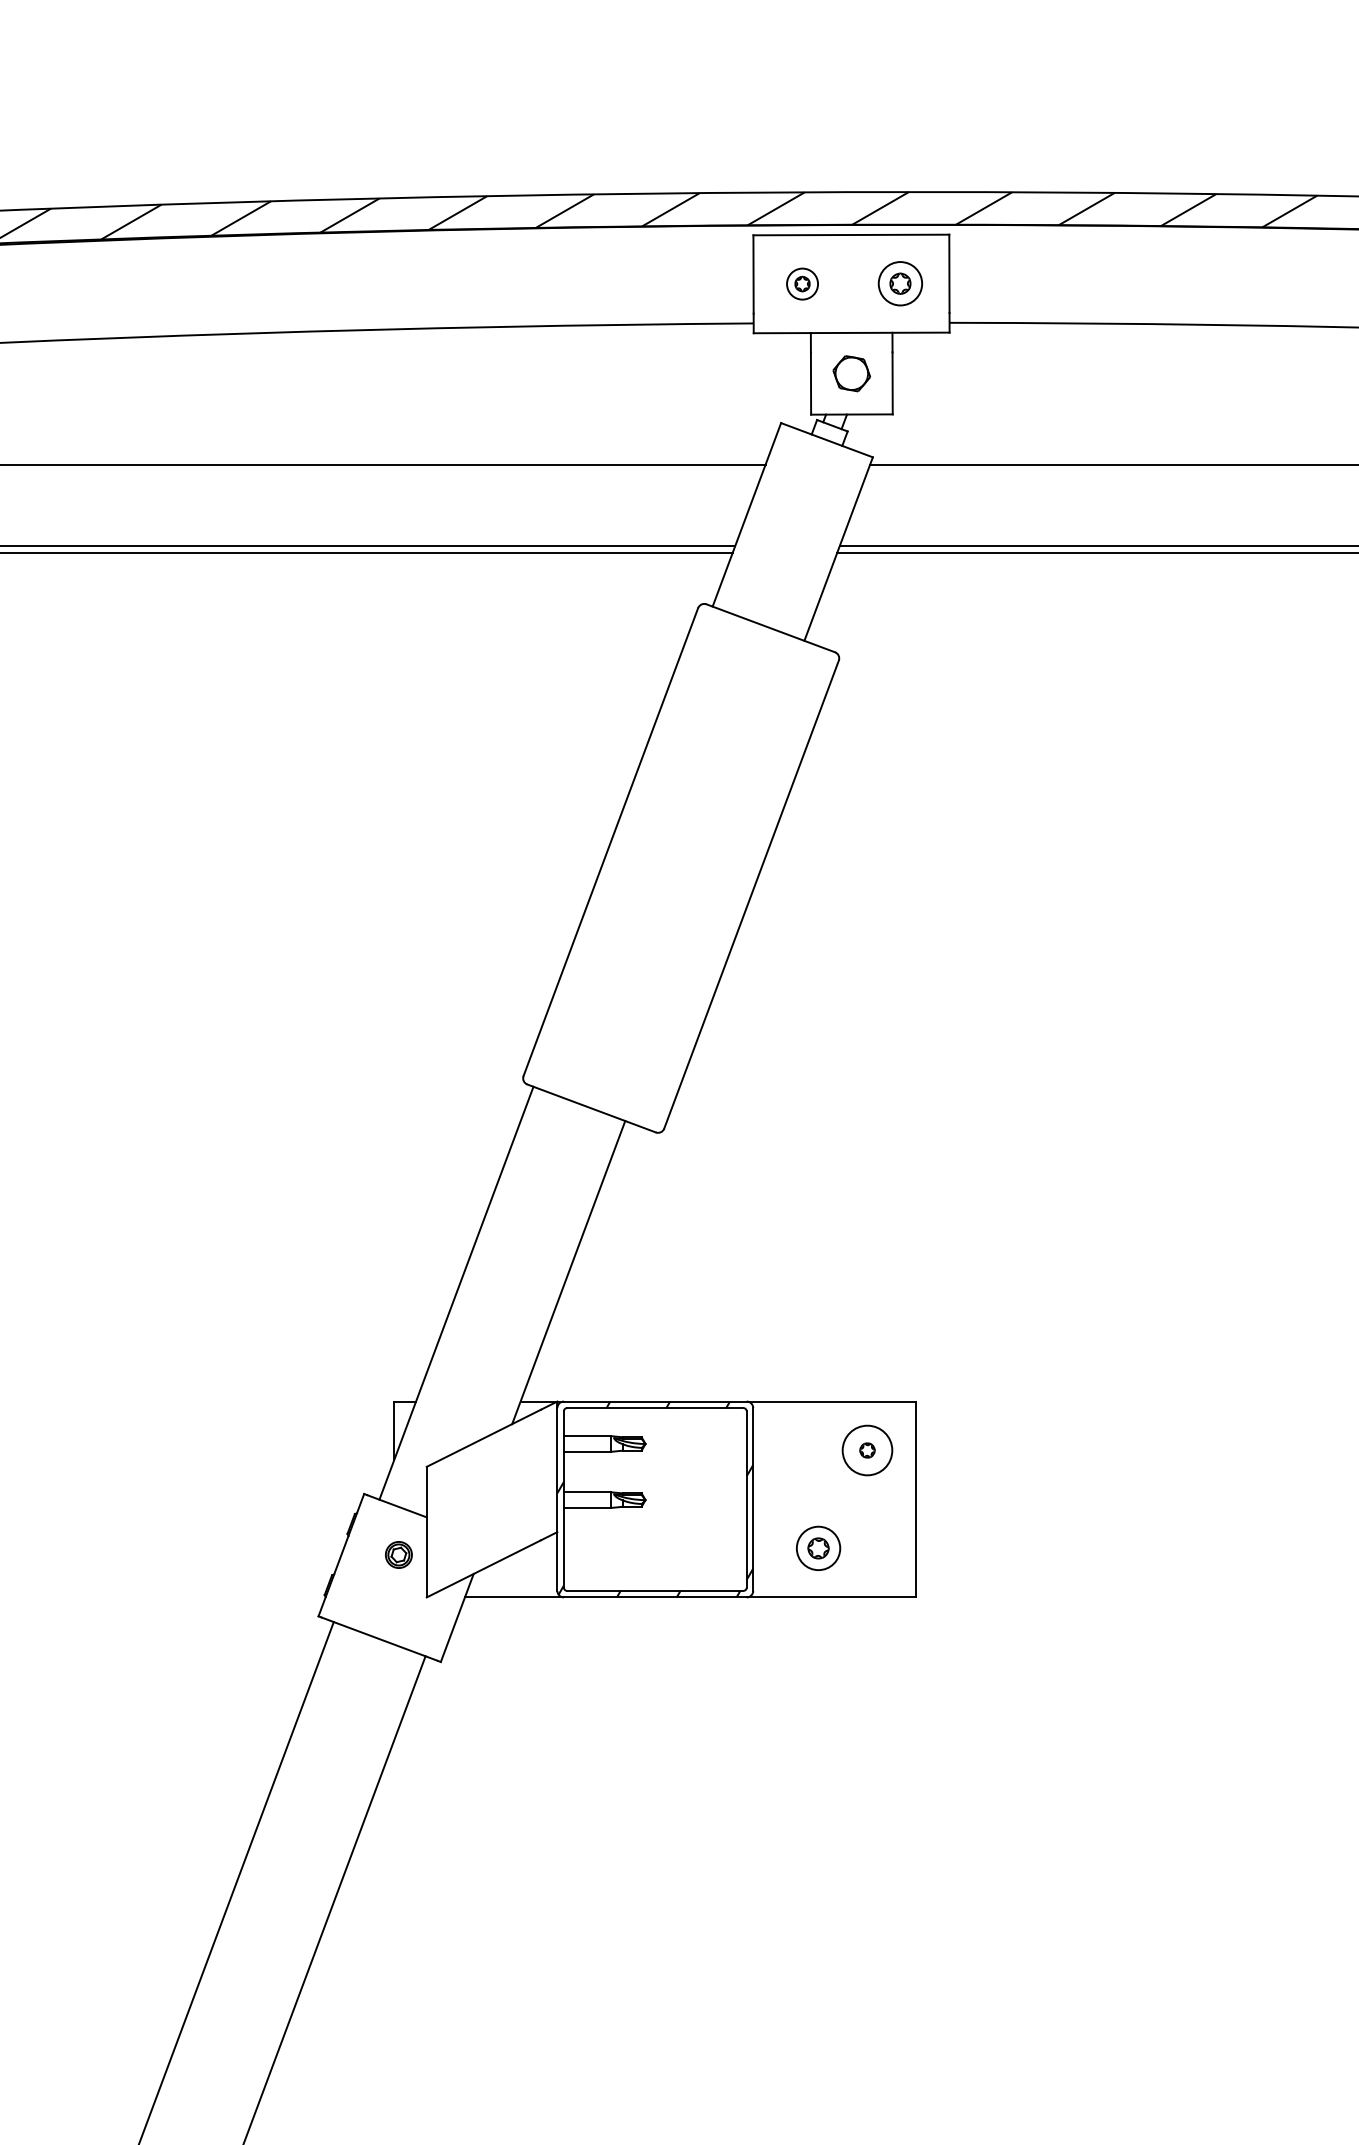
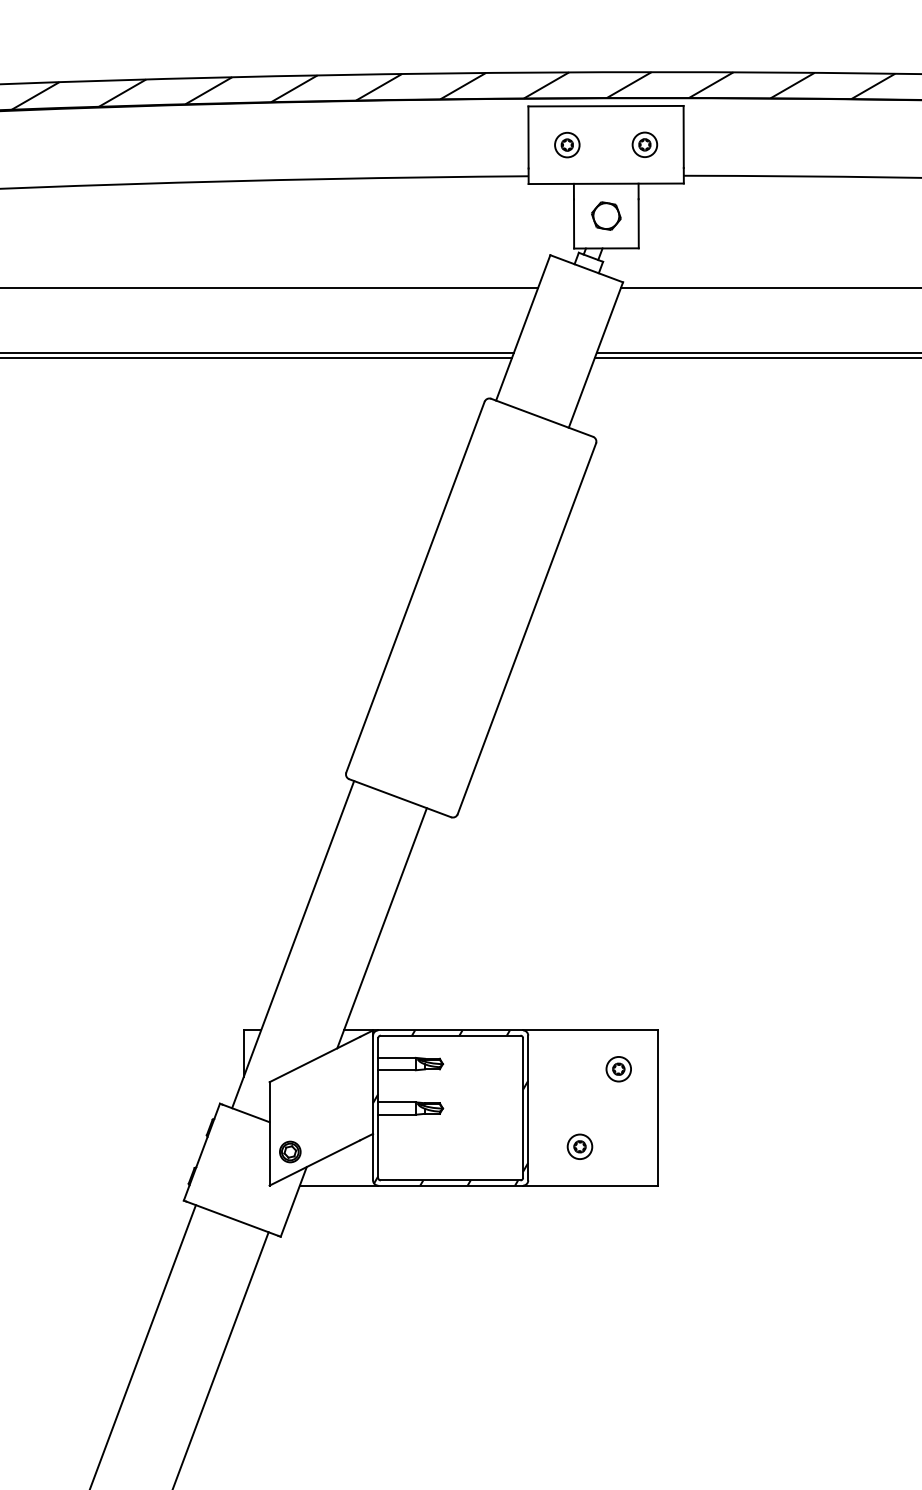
part: (900, 283) -> (644, 144), size x0.71
circle: (867, 1450) -> (618, 1069), size x0.62
part: (818, 1548) -> (579, 1146), size x0.71
part: (398, 1554) -> (289, 1151), moved

